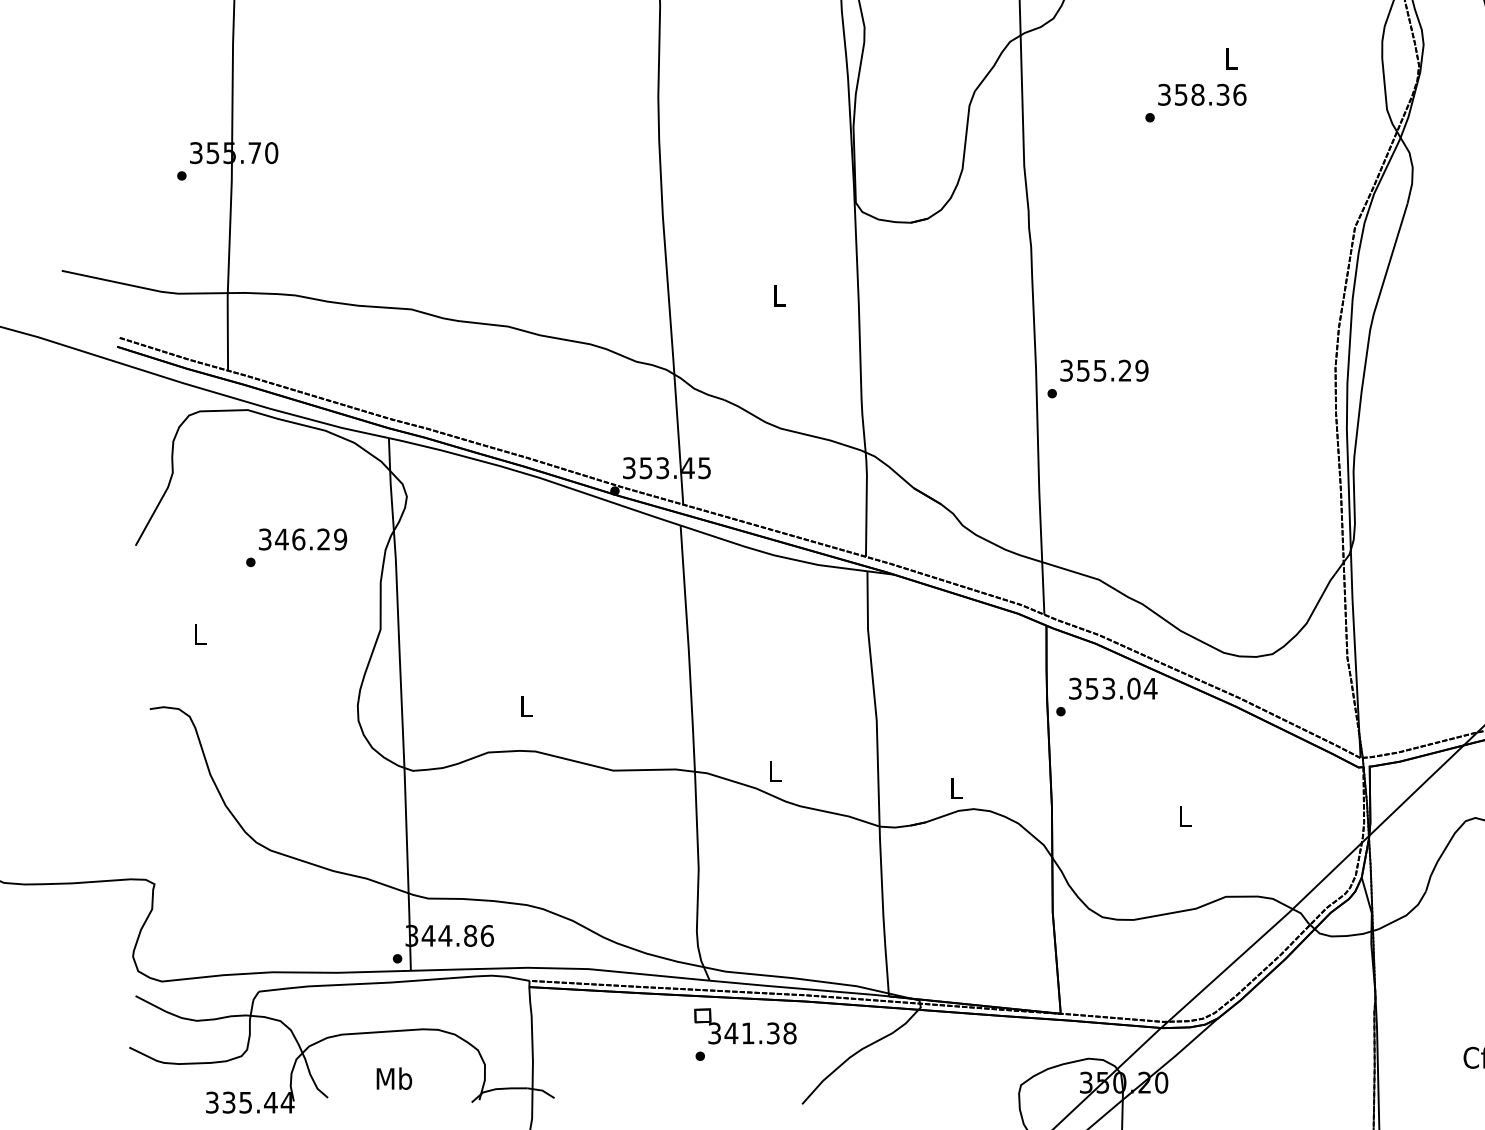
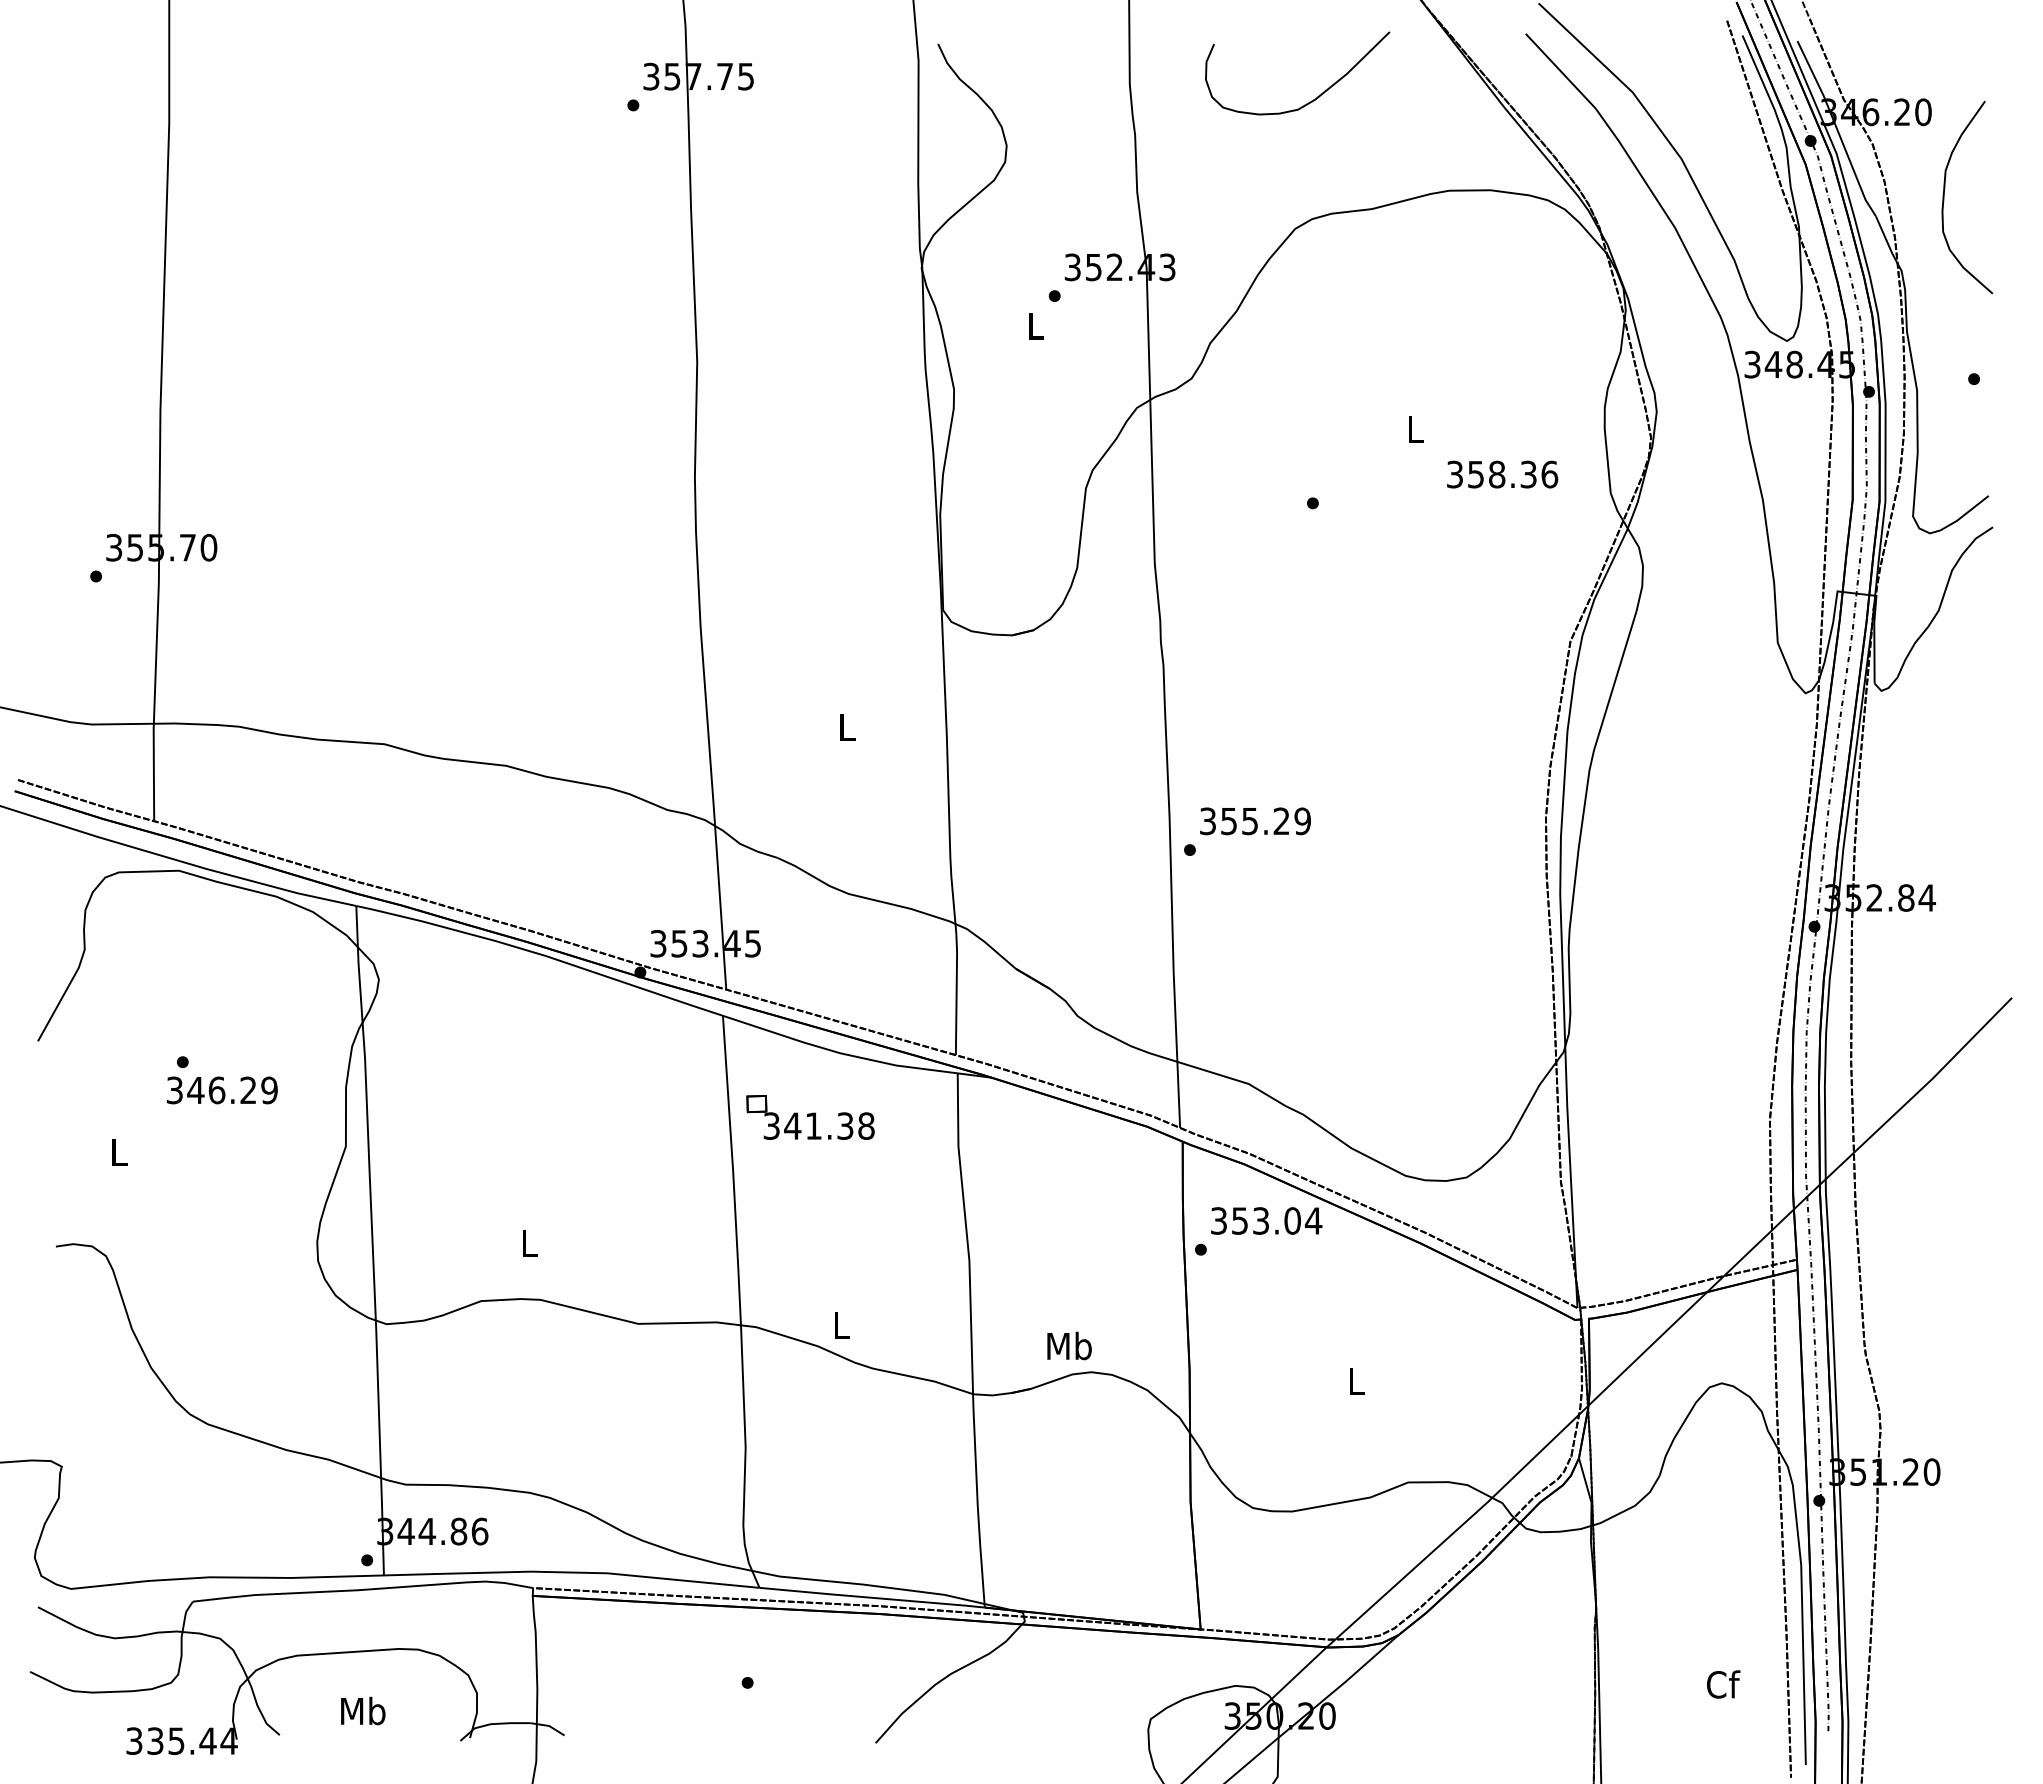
text: (1202, 94) -> (1502, 474), moved
text: (303, 539) -> (222, 1090), moved
text: (956, 787) -> (1069, 1345), L -> Mb
part: (745, 1026) -> (810, 1117), moved

